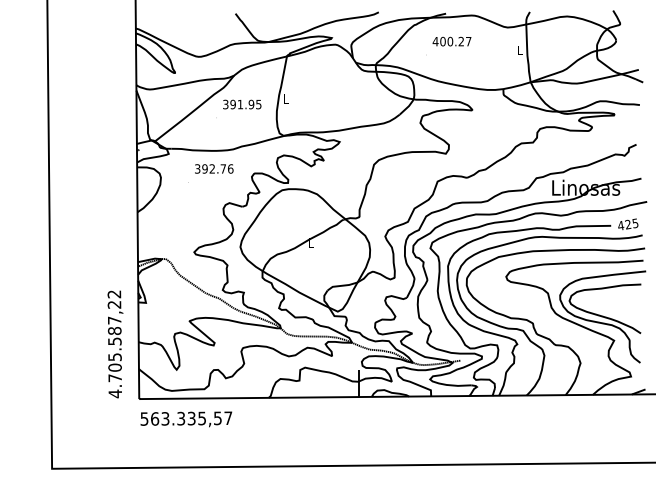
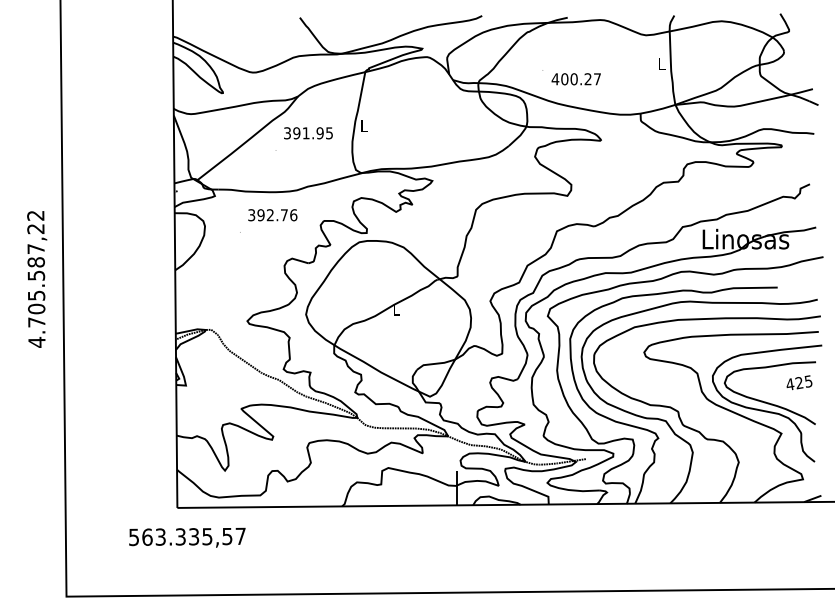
text: (451, 41) -> (575, 79), moved
text: (628, 224) -> (799, 382), moved
text: (115, 344) -> (37, 279), moved
text: (186, 419) -> (187, 537), moved

